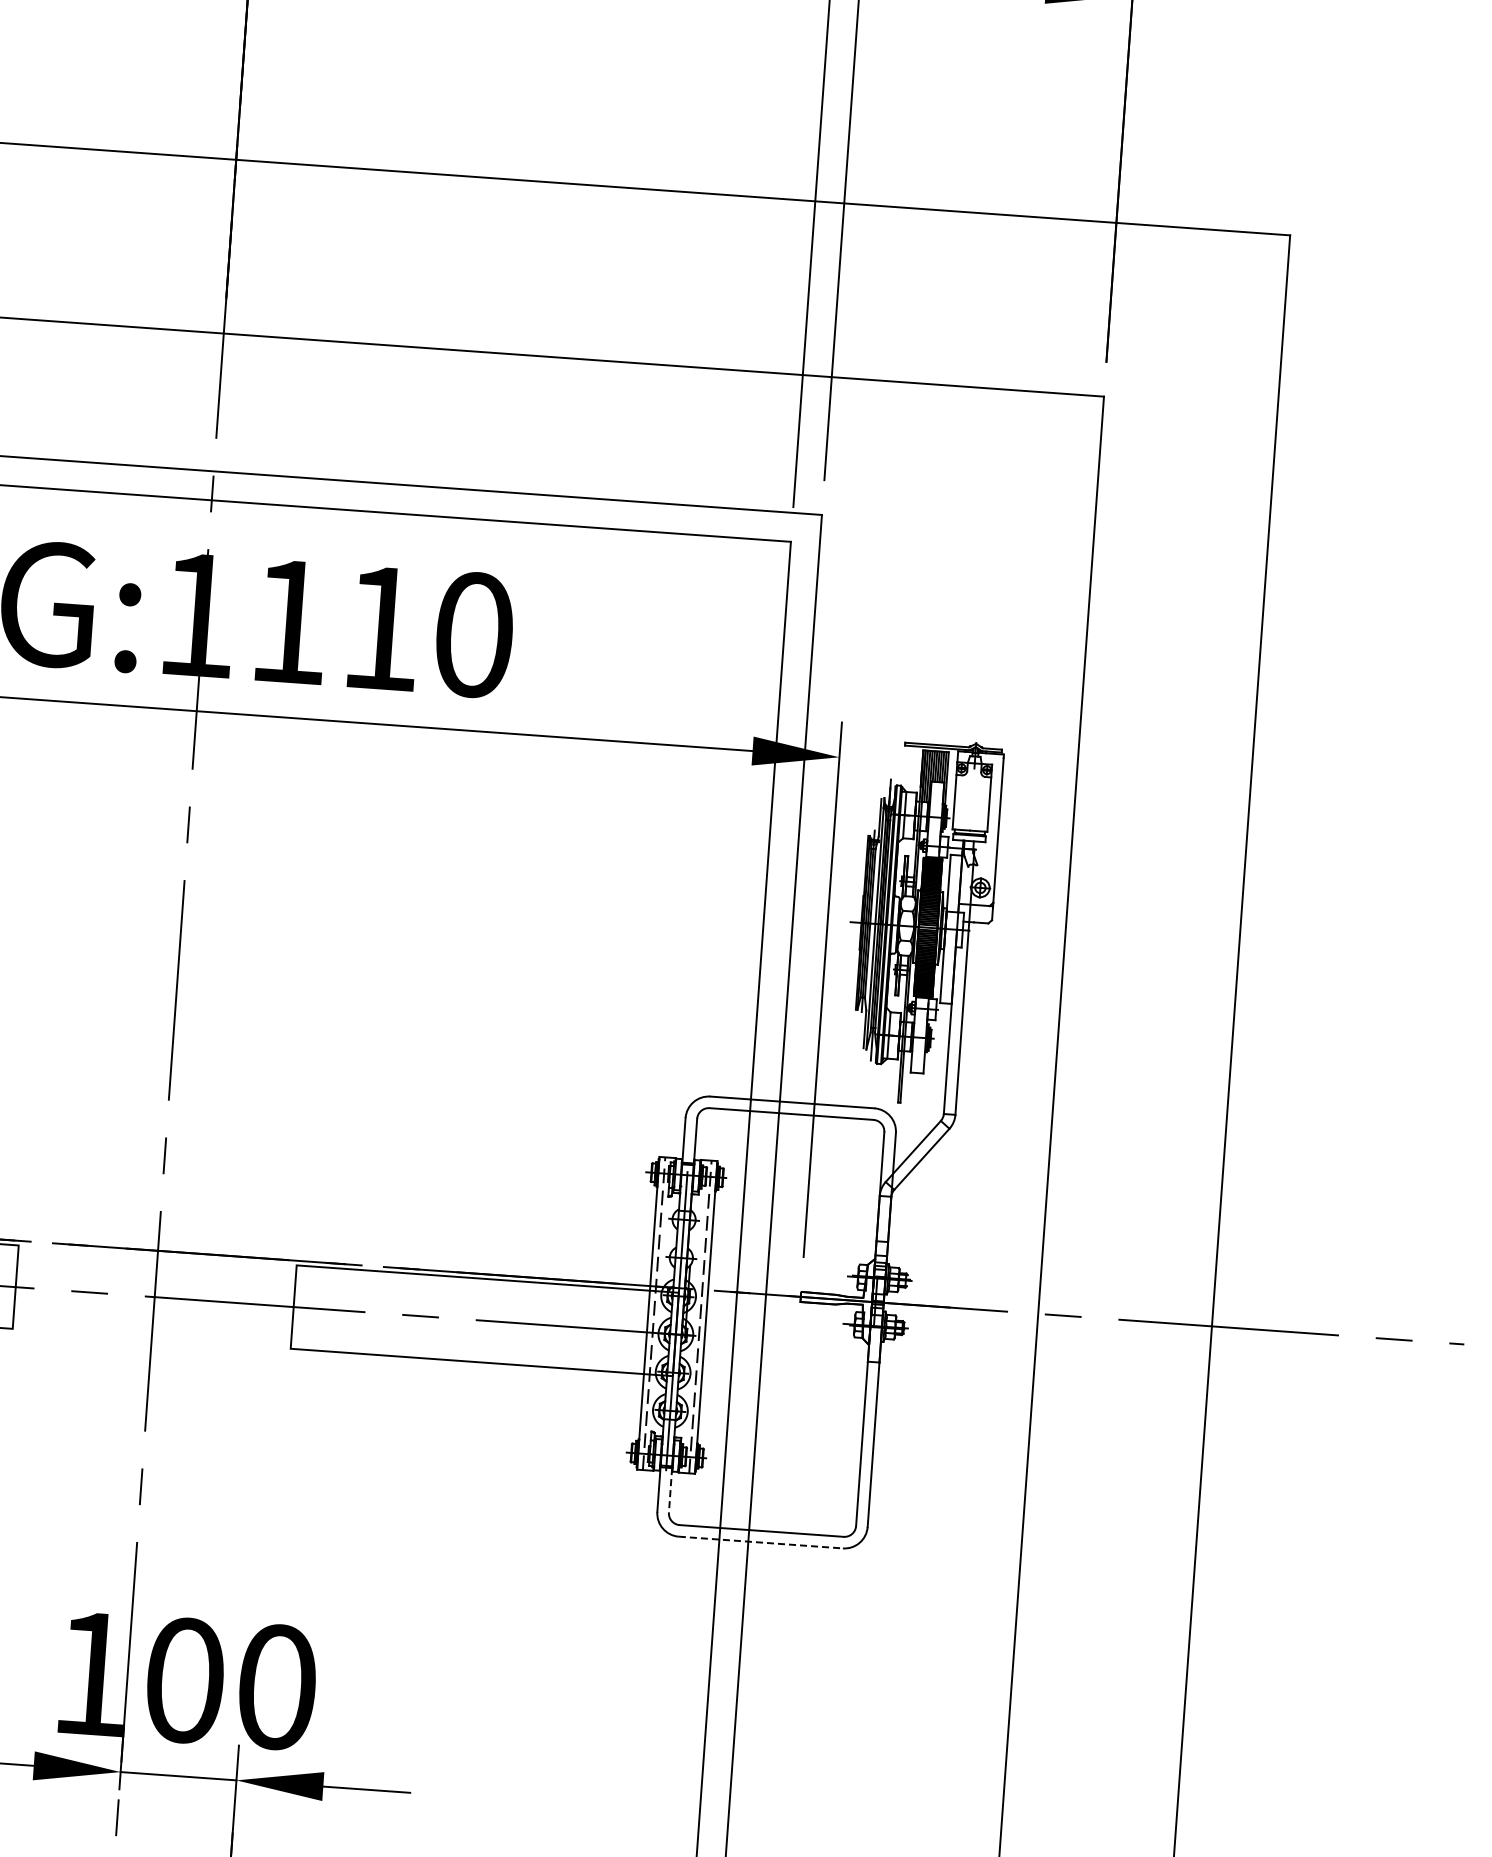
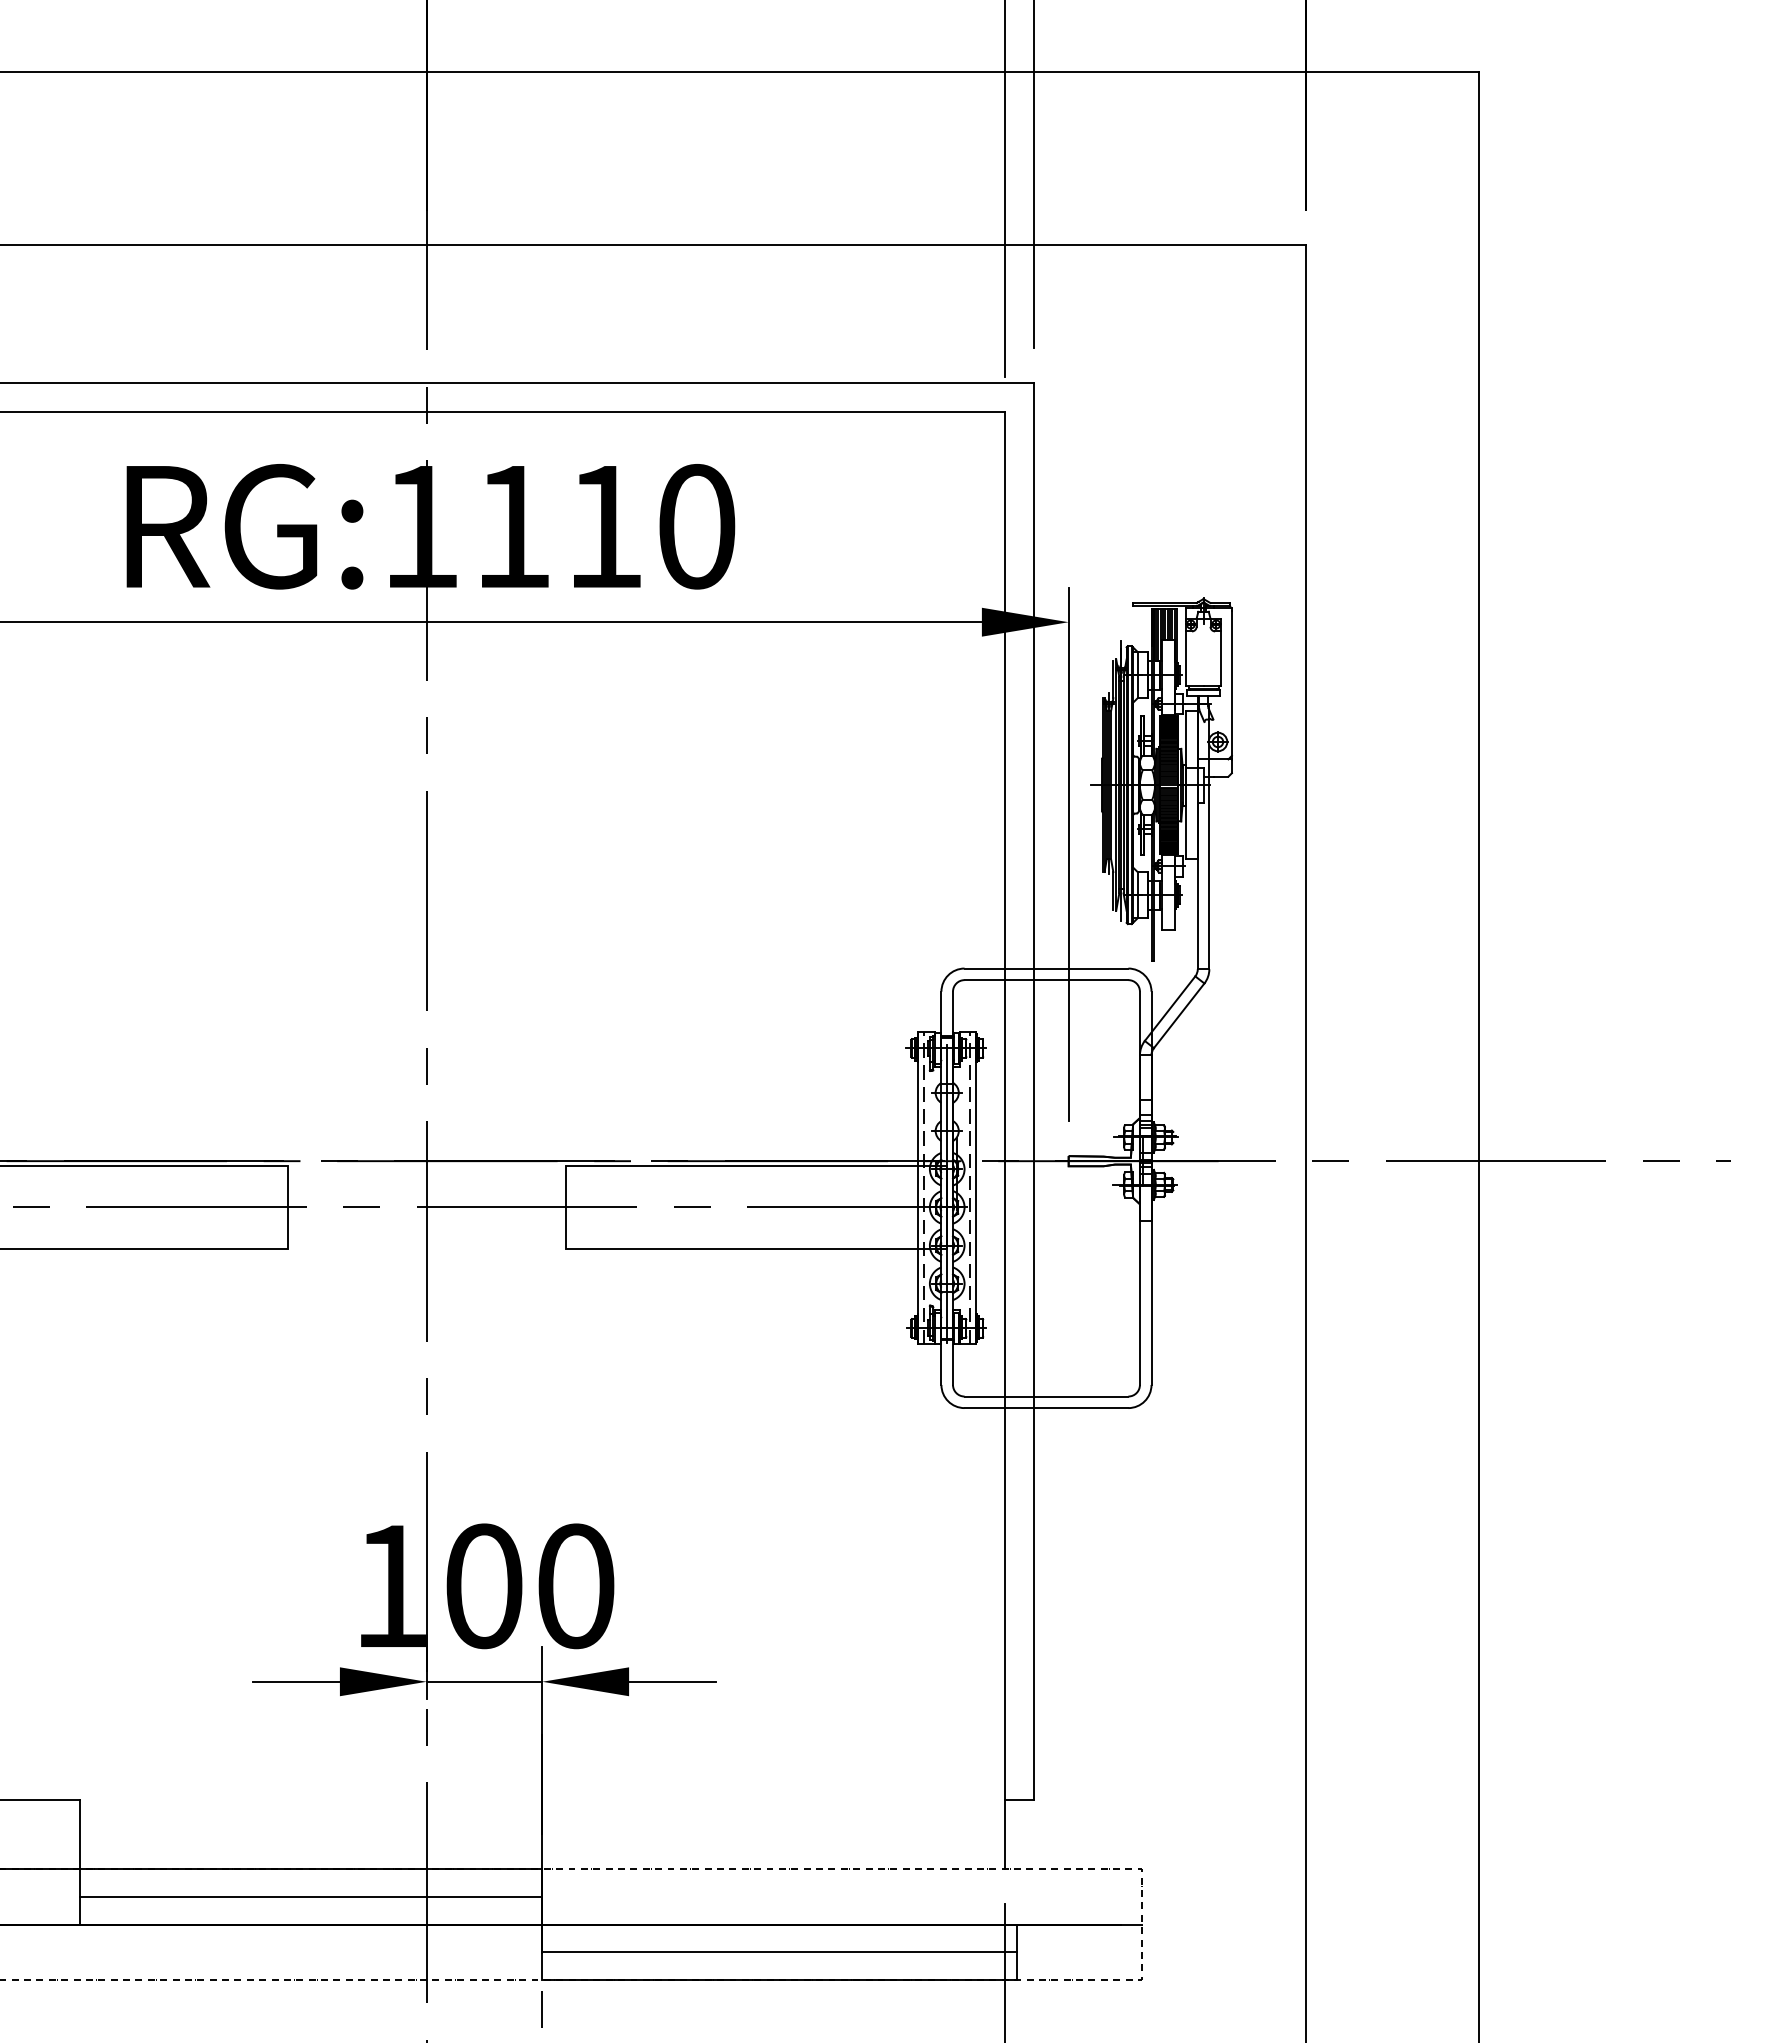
line: (670, 1491) -> (953, 1363), dashed -> solid
line: (760, 1542) -> (1046, 1408), dashed -> solid

